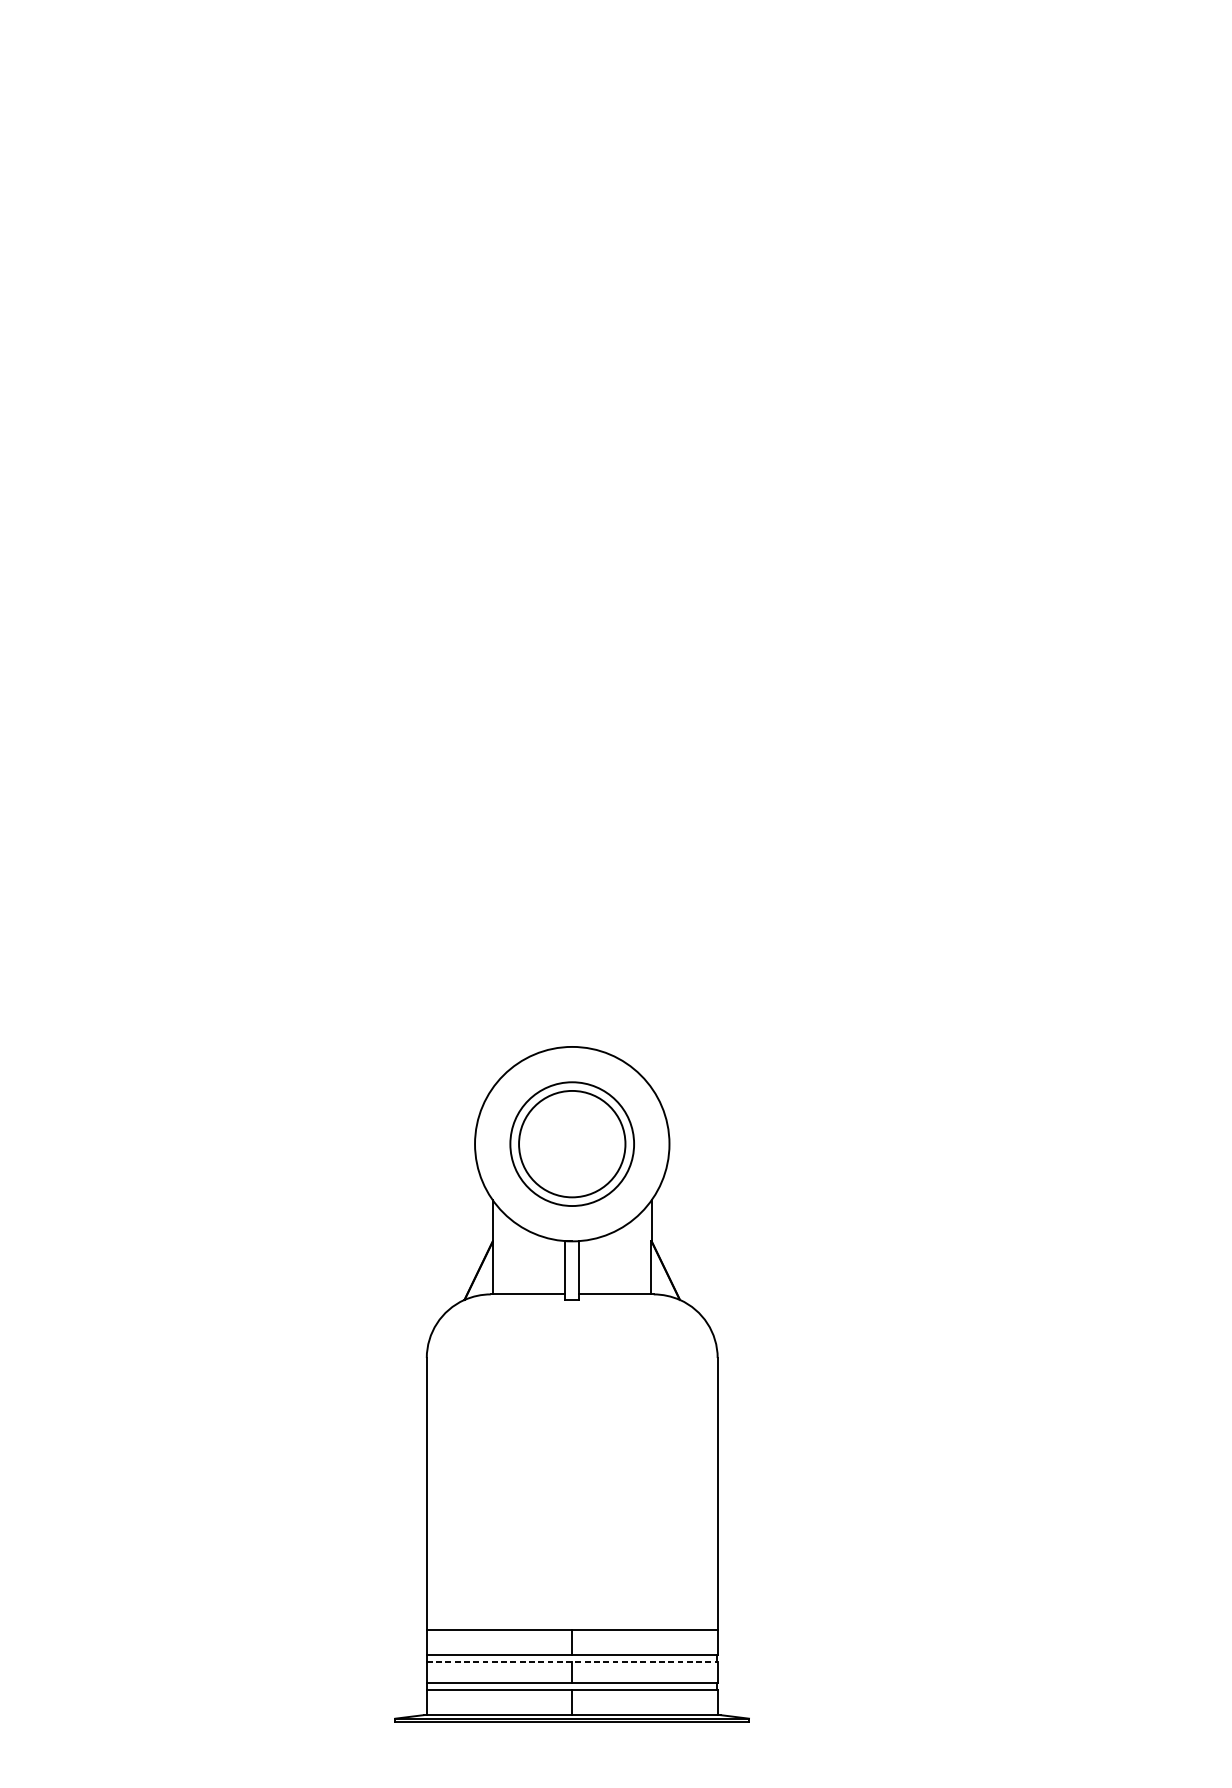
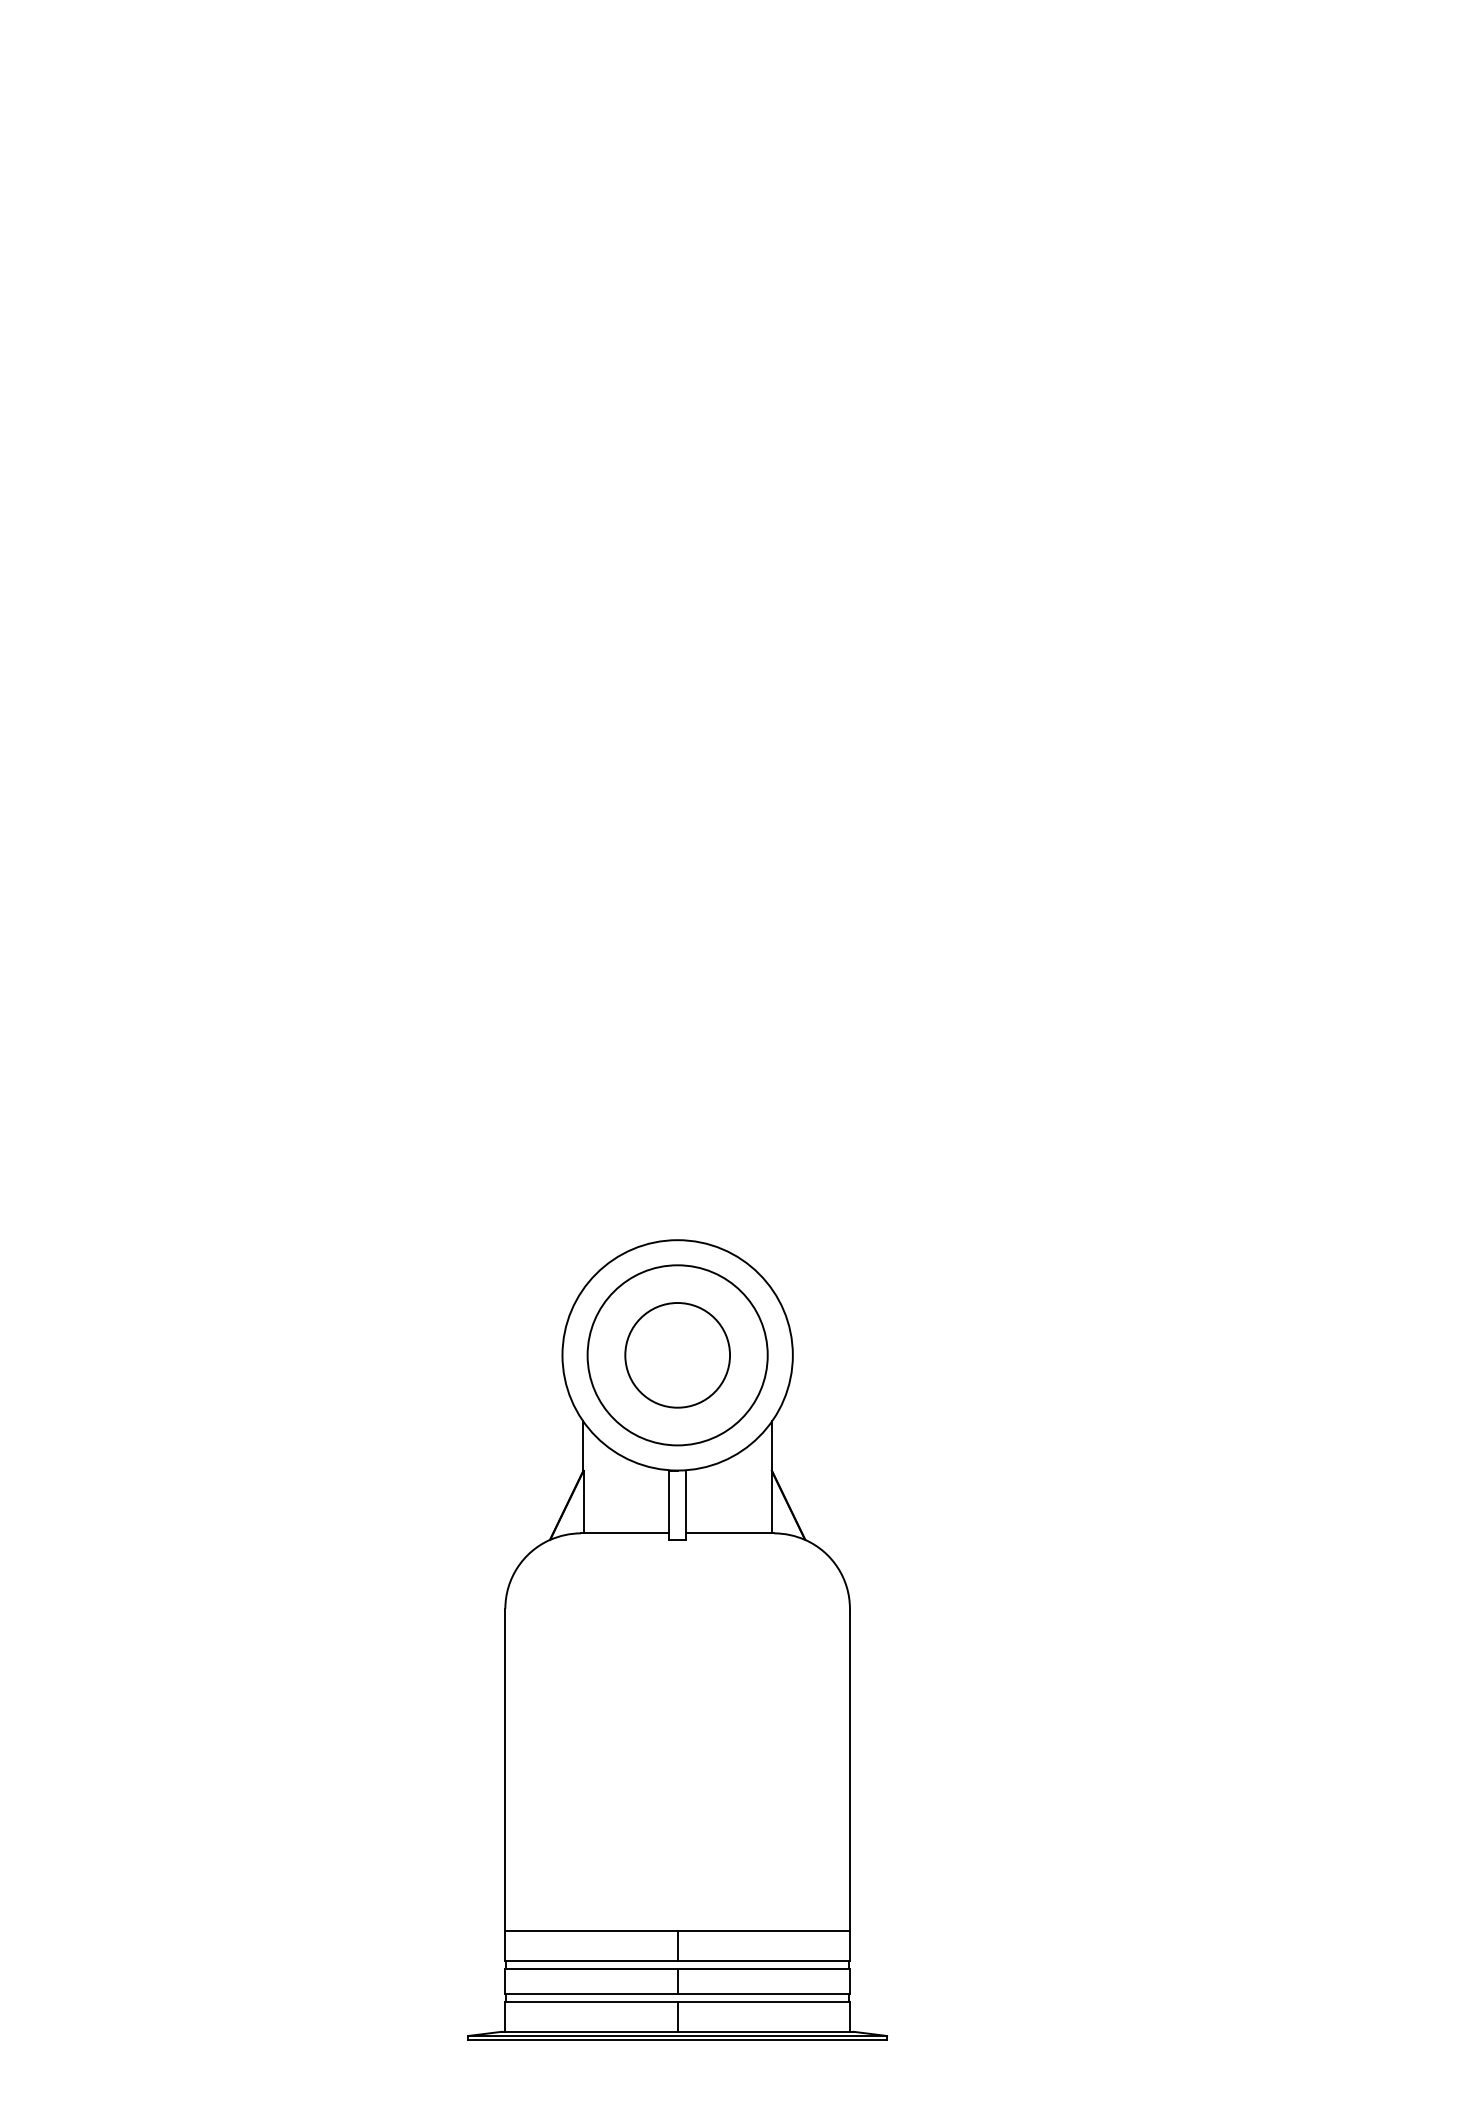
circle: (572, 1144) -> (677, 1355), size x0.71
circle: (572, 1144) -> (677, 1355), size x1.43
line: (572, 1661) -> (678, 1968), dashed -> solid

